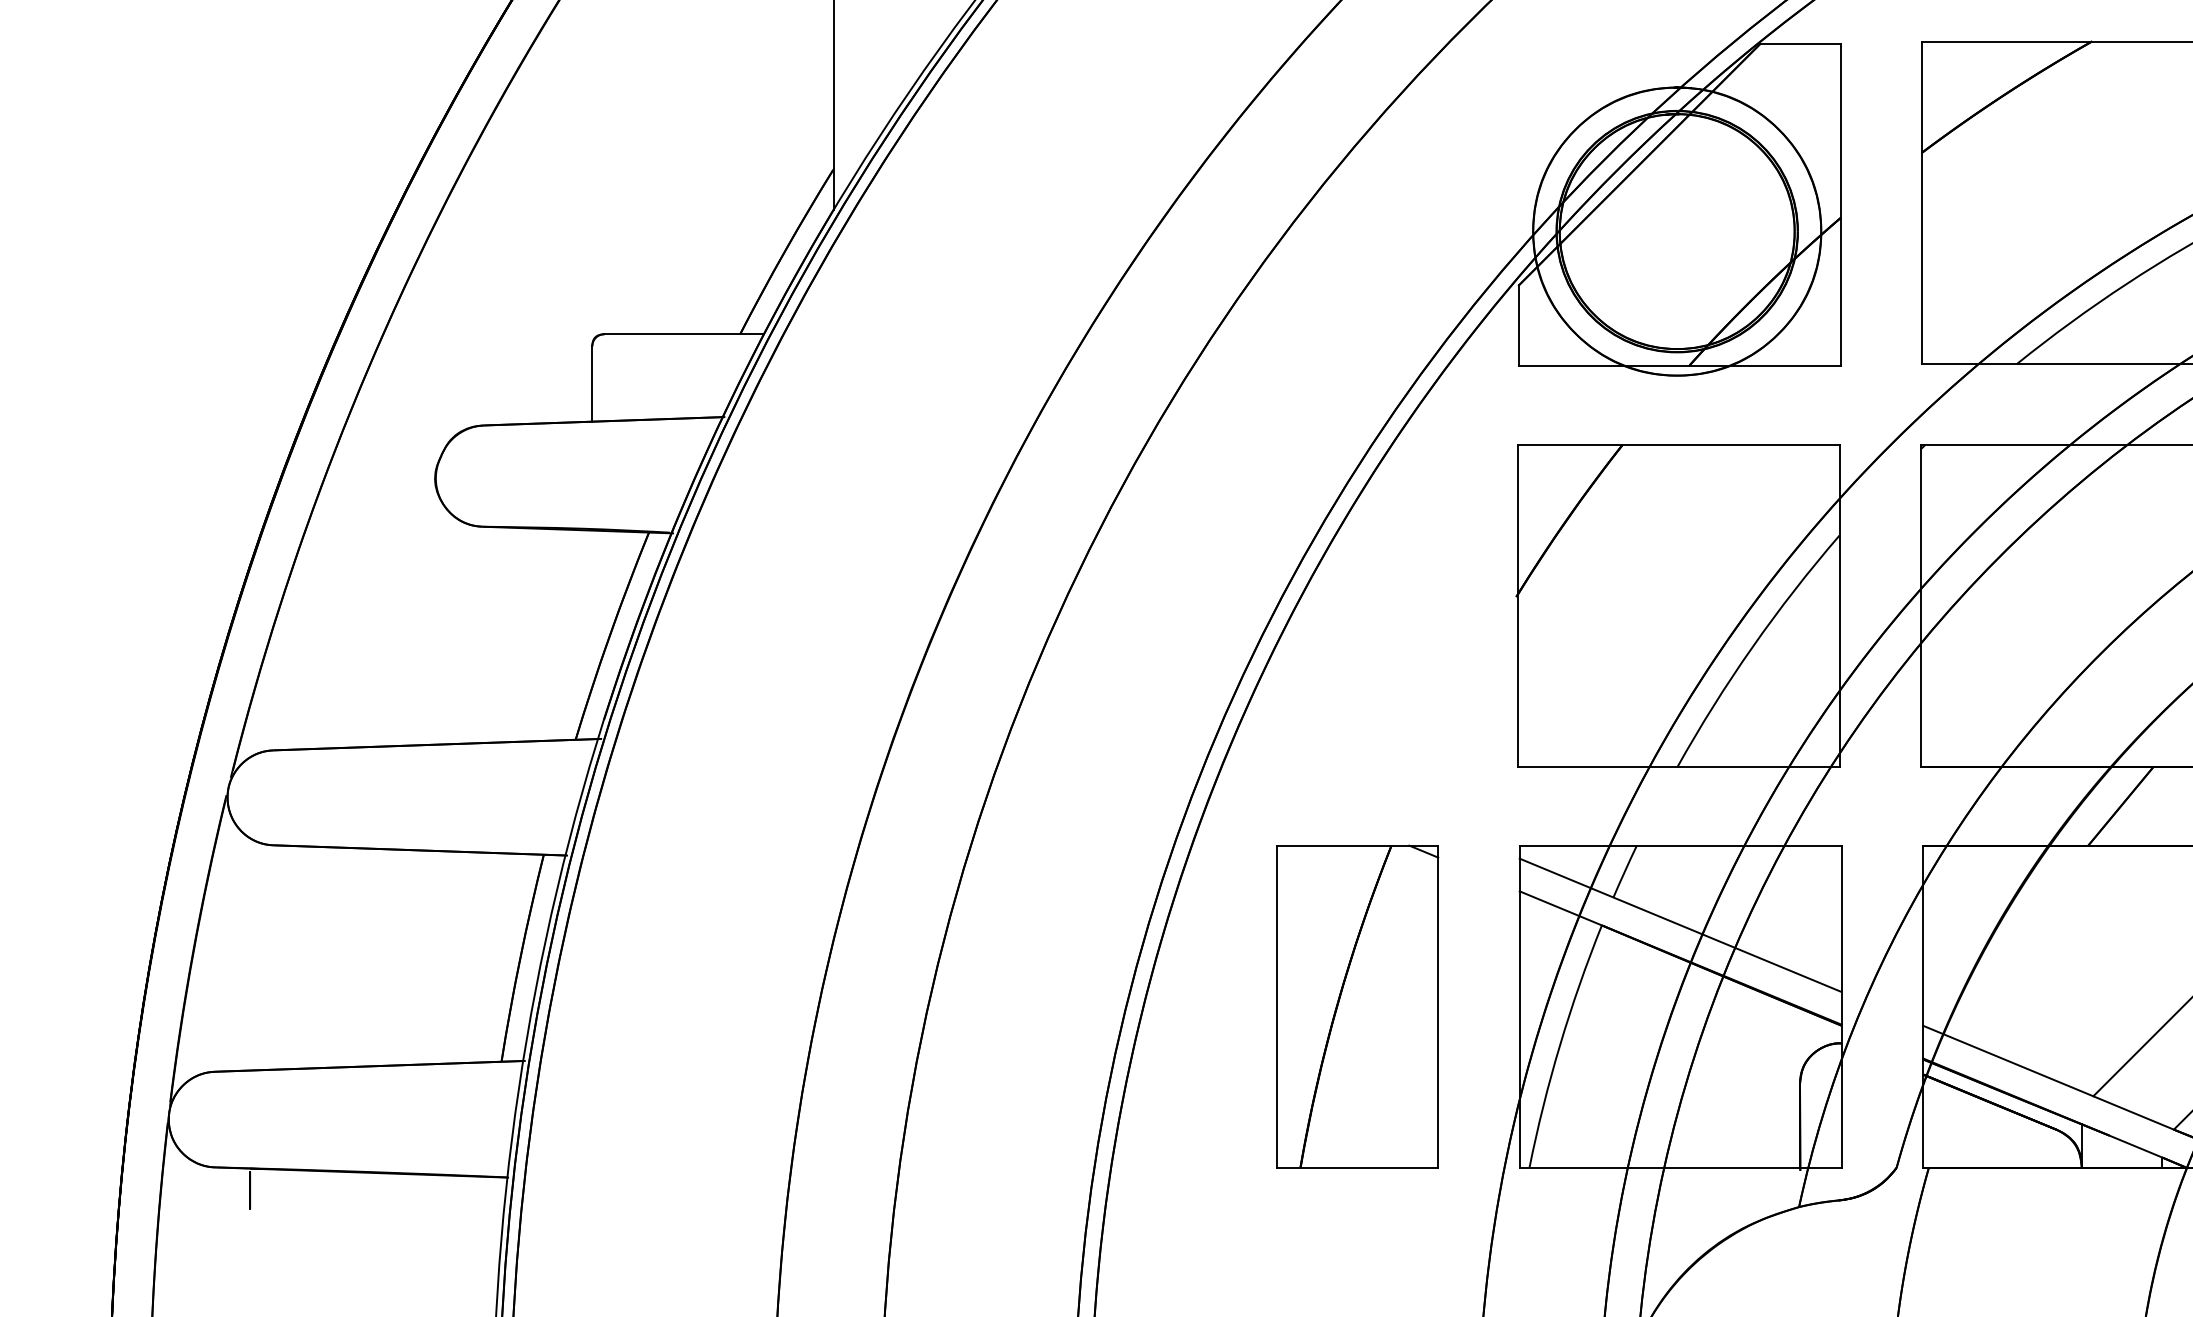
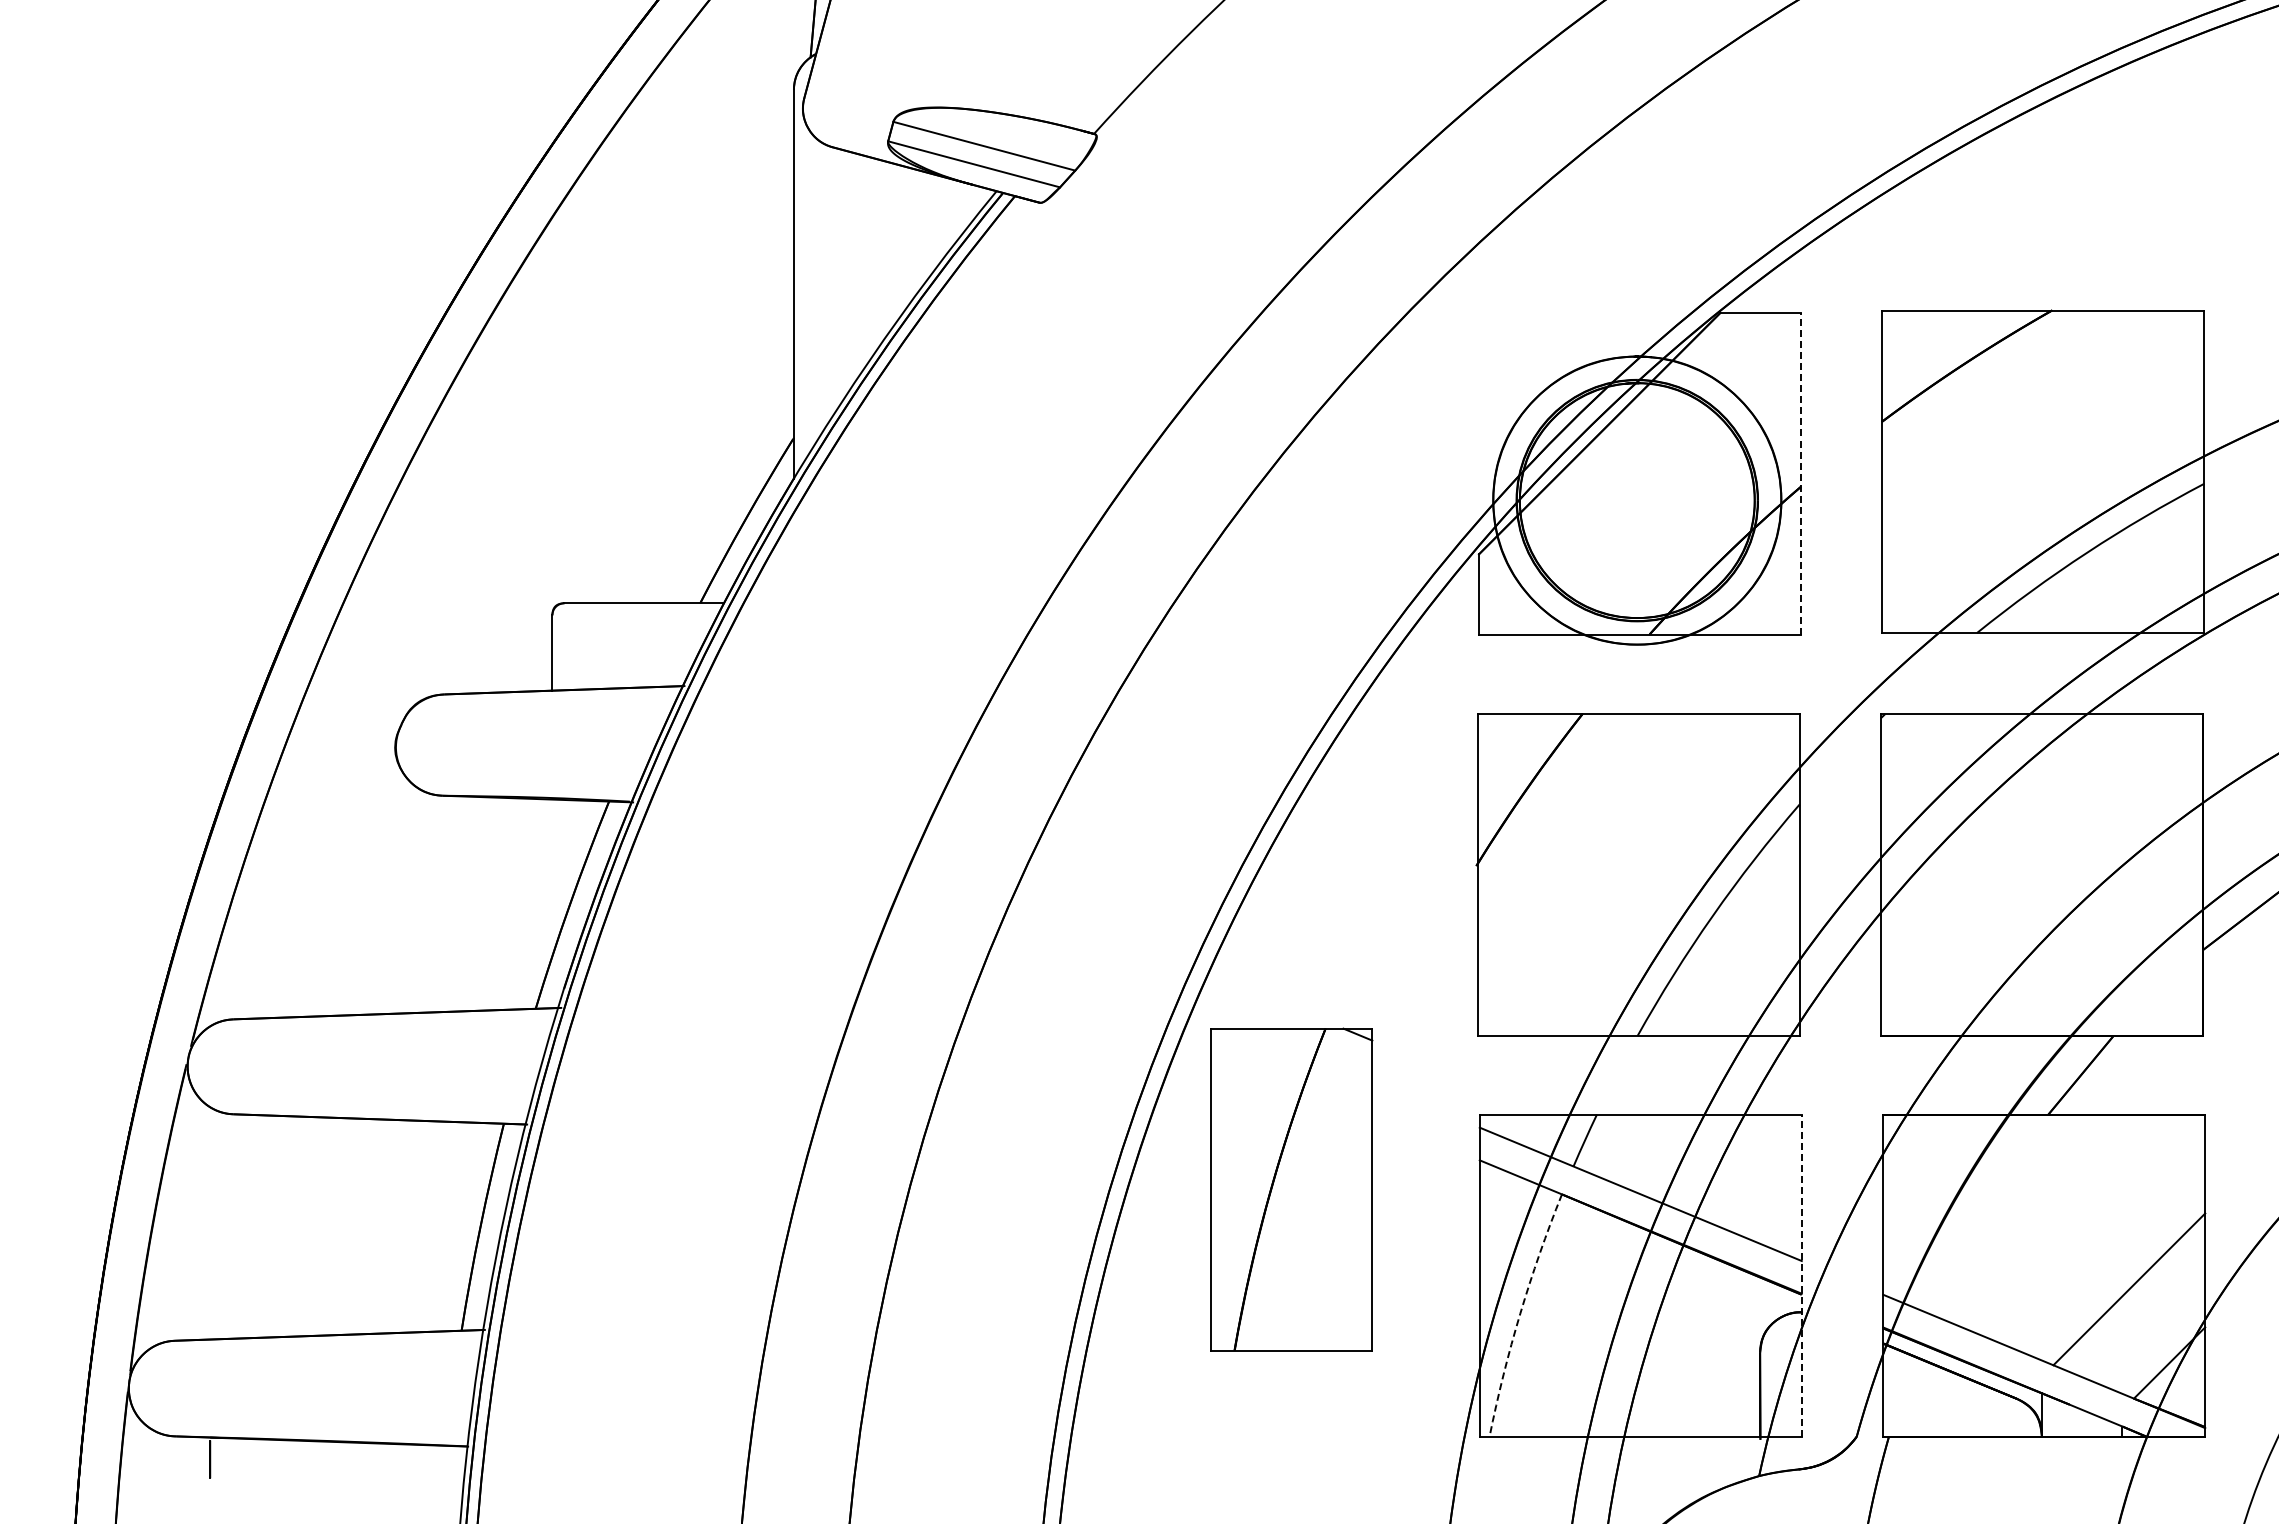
line: (1840, 204) -> (1800, 473), solid -> dashed
part: (1357, 1006) -> (1291, 1189), moved
line: (1841, 1006) -> (1801, 1275), solid -> dashed
arc: (1560, 1044) -> (1520, 1313), solid -> dashed

